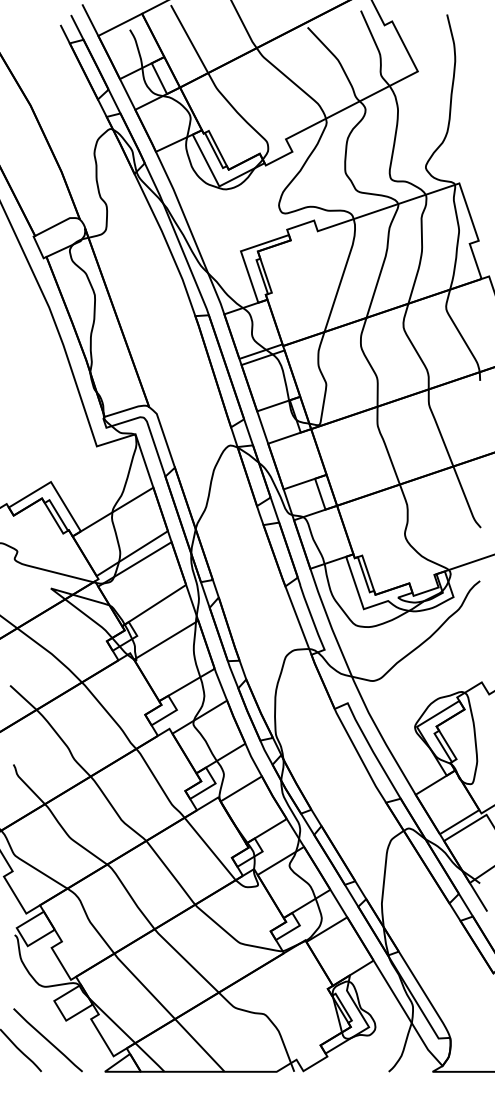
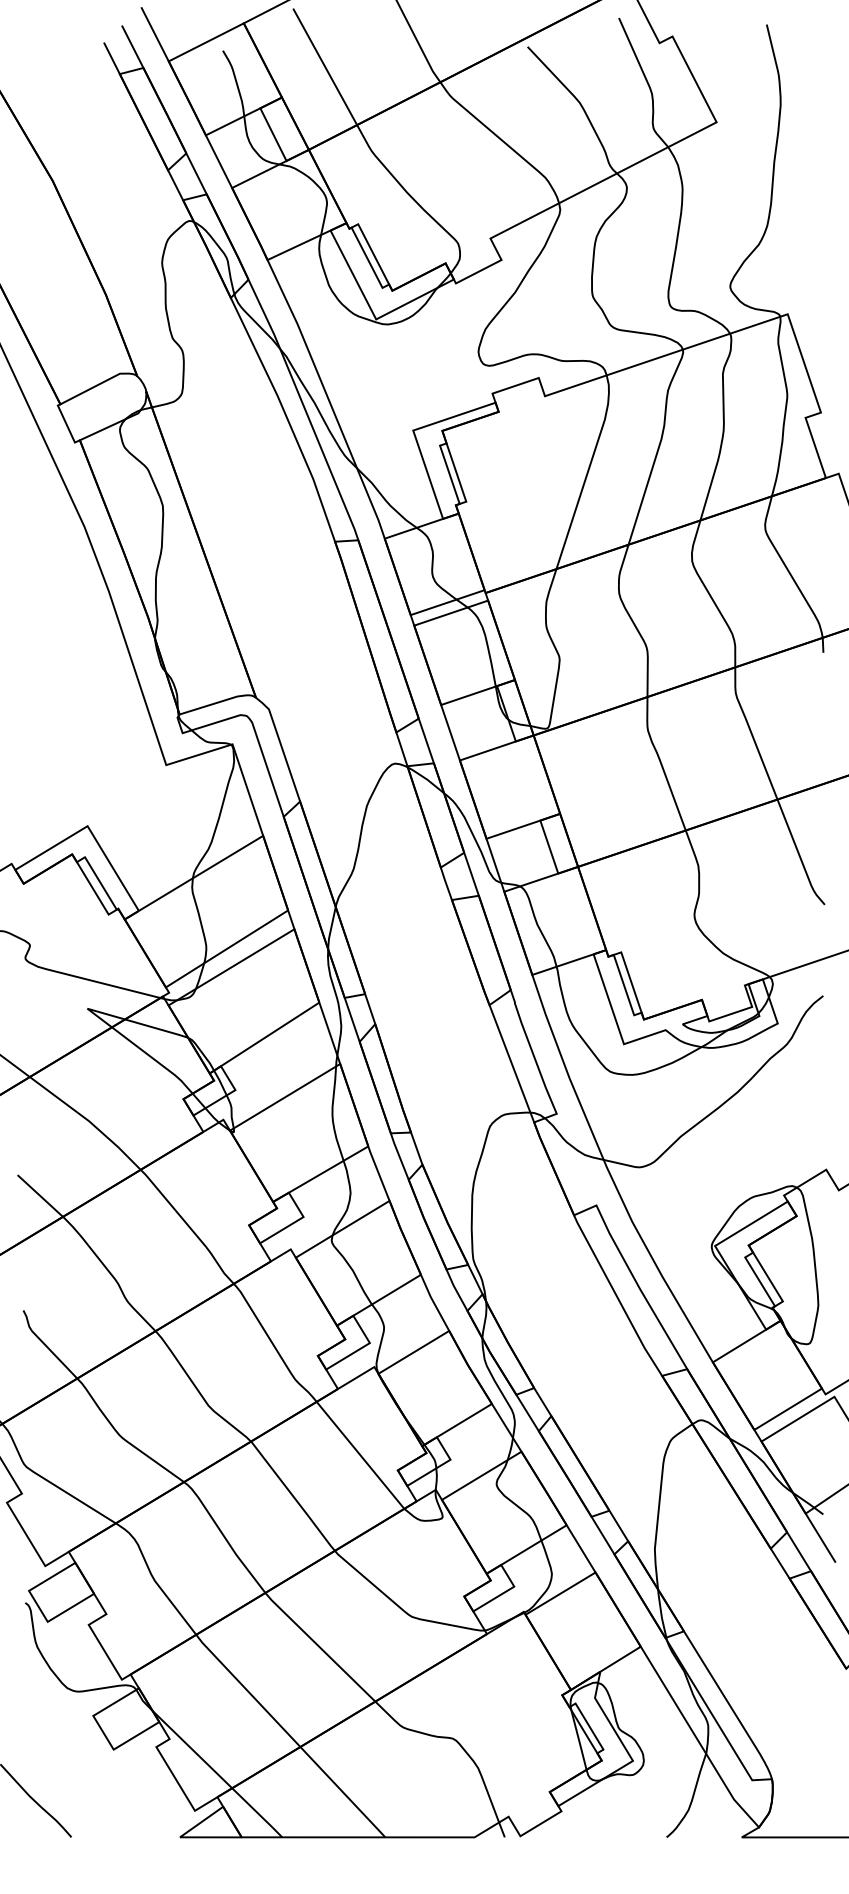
line: (47, 1040) -> (81, 1783), removed

